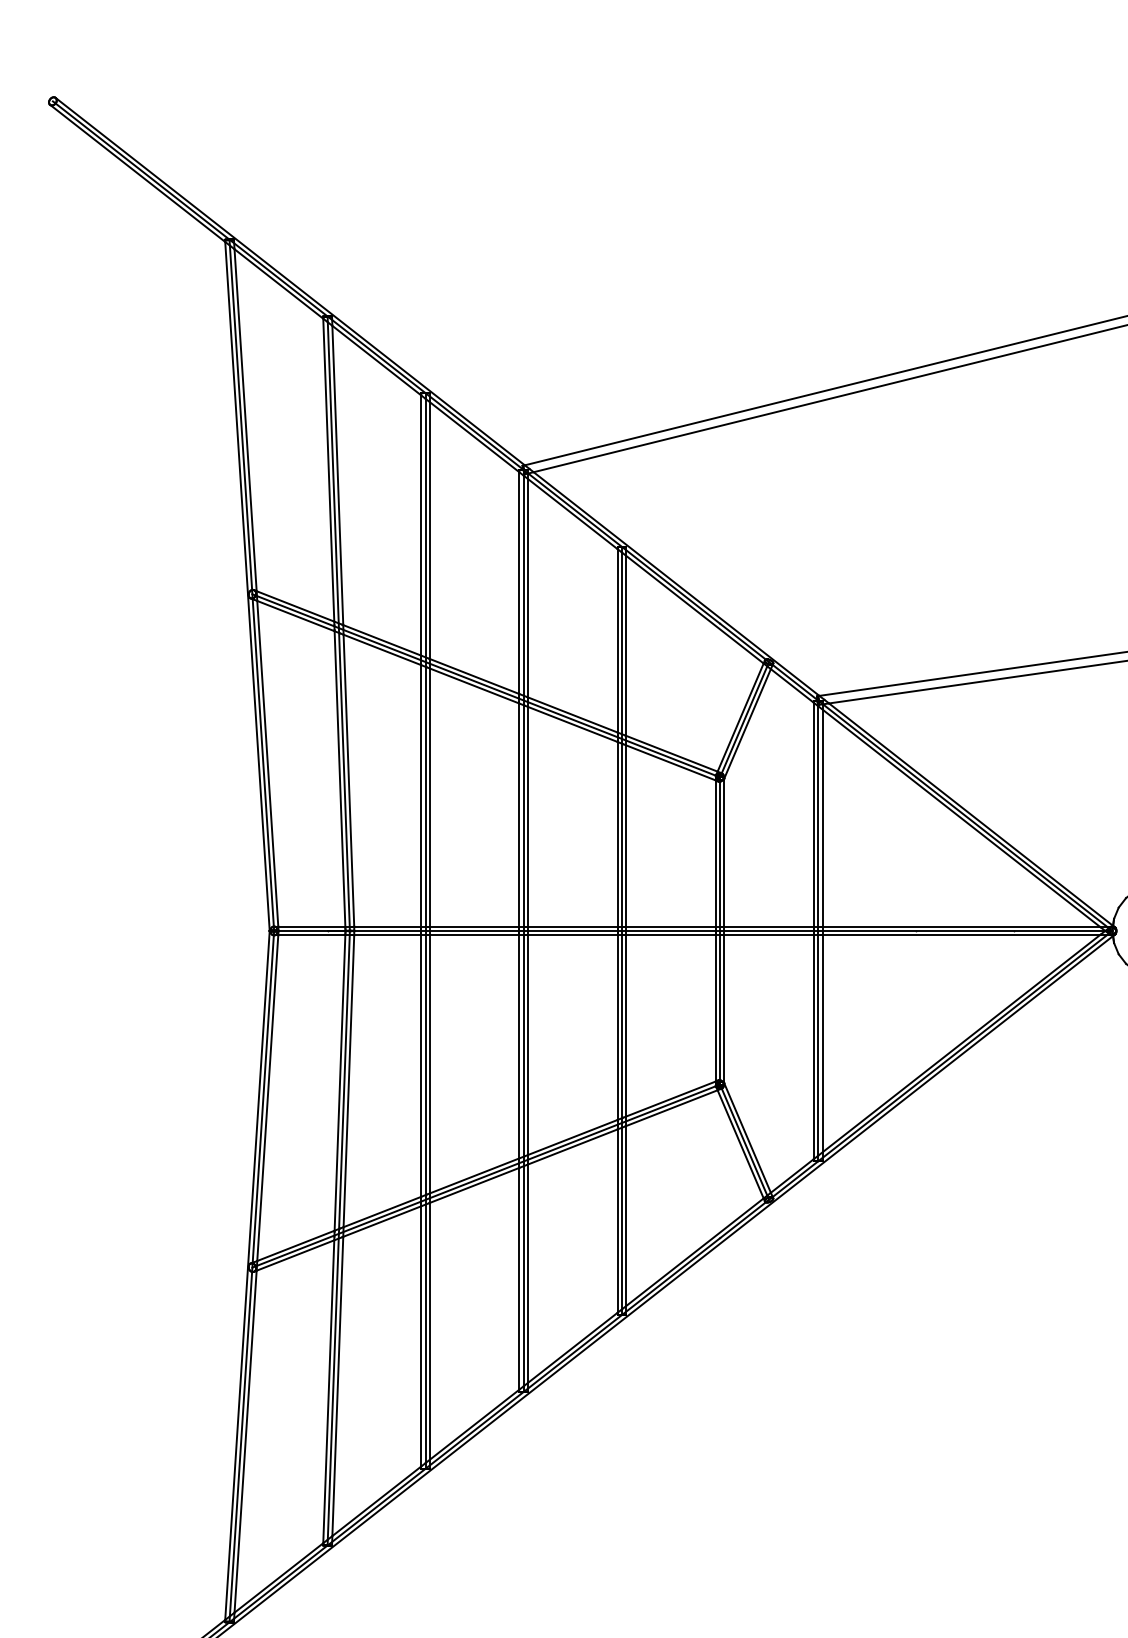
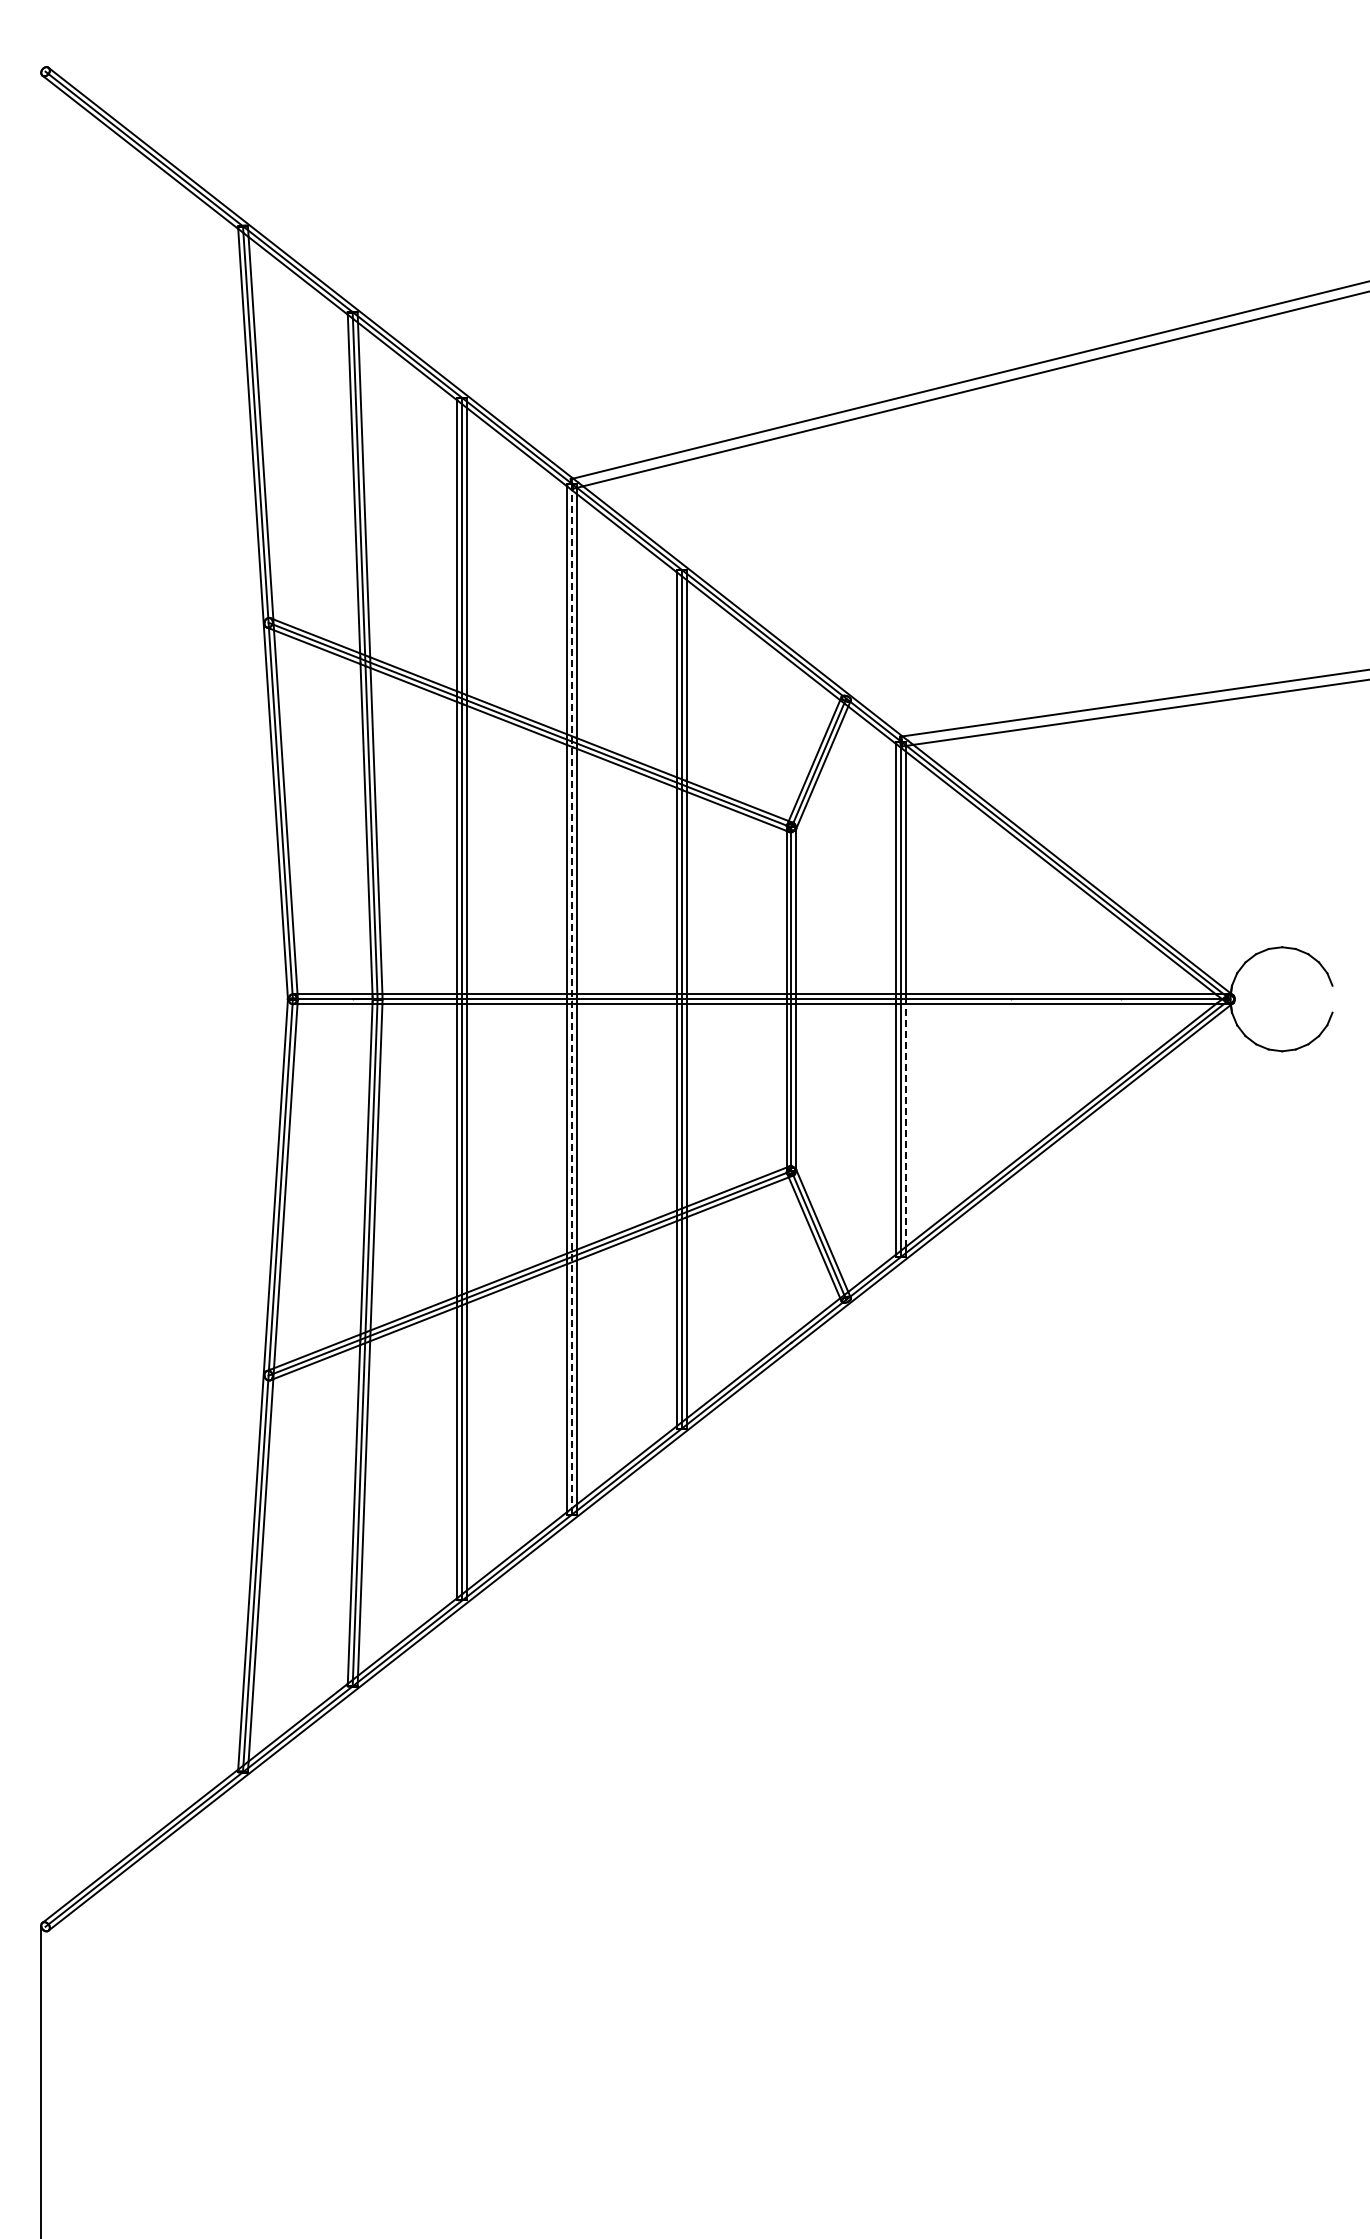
line: (524, 931) -> (572, 999), solid -> dashed
line: (822, 1042) -> (906, 1124), solid -> dashed

